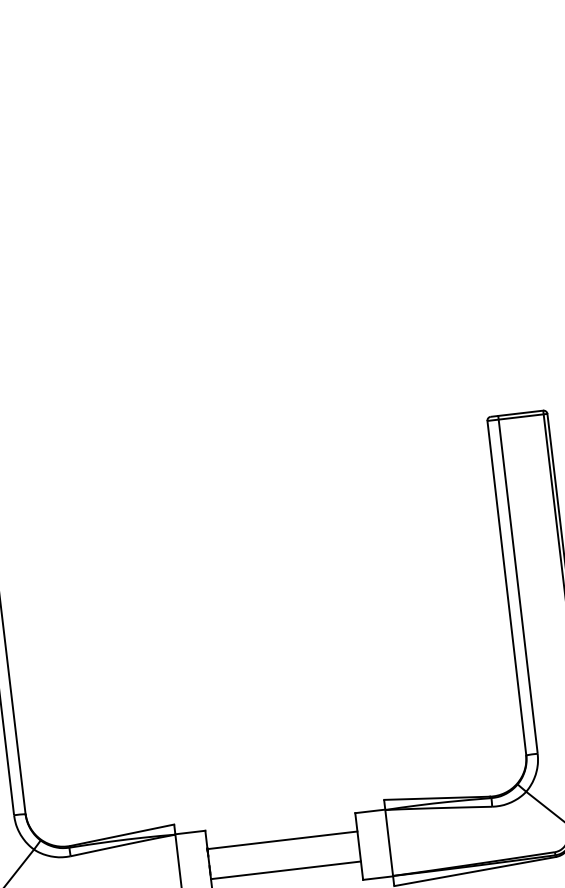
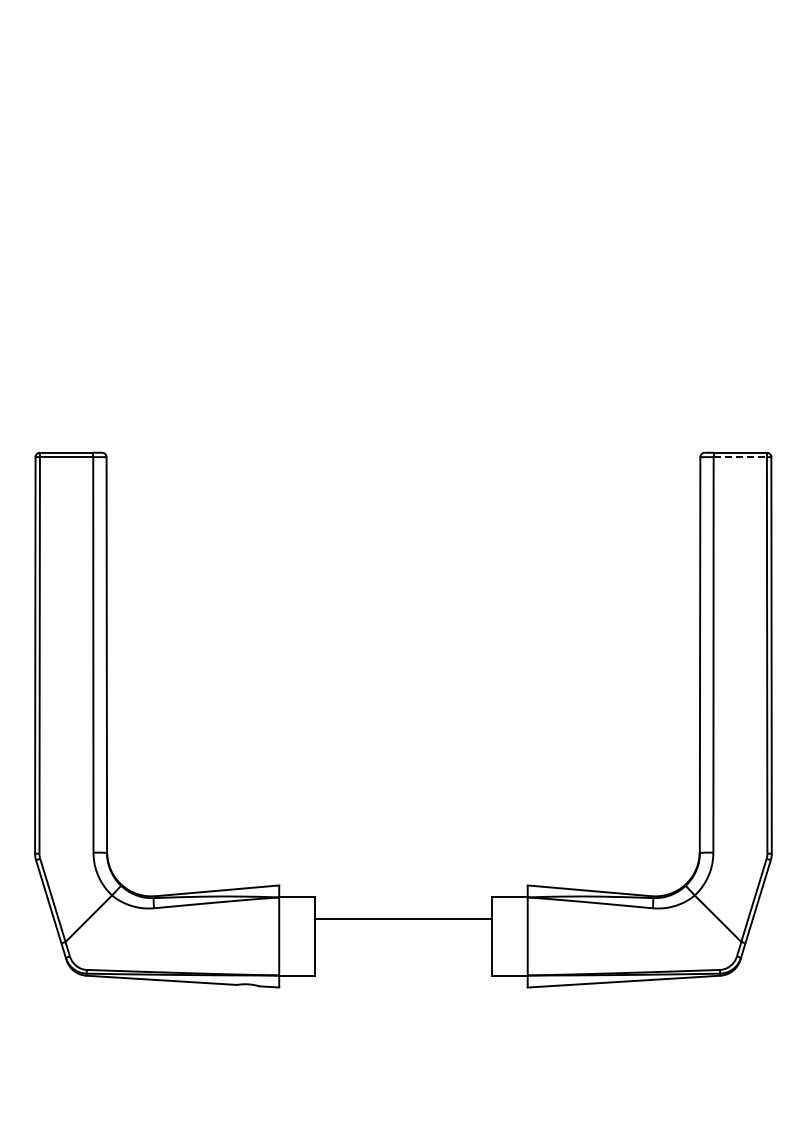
line: (521, 417) -> (740, 457), solid -> dashed
line: (286, 870) -> (403, 954), removed

